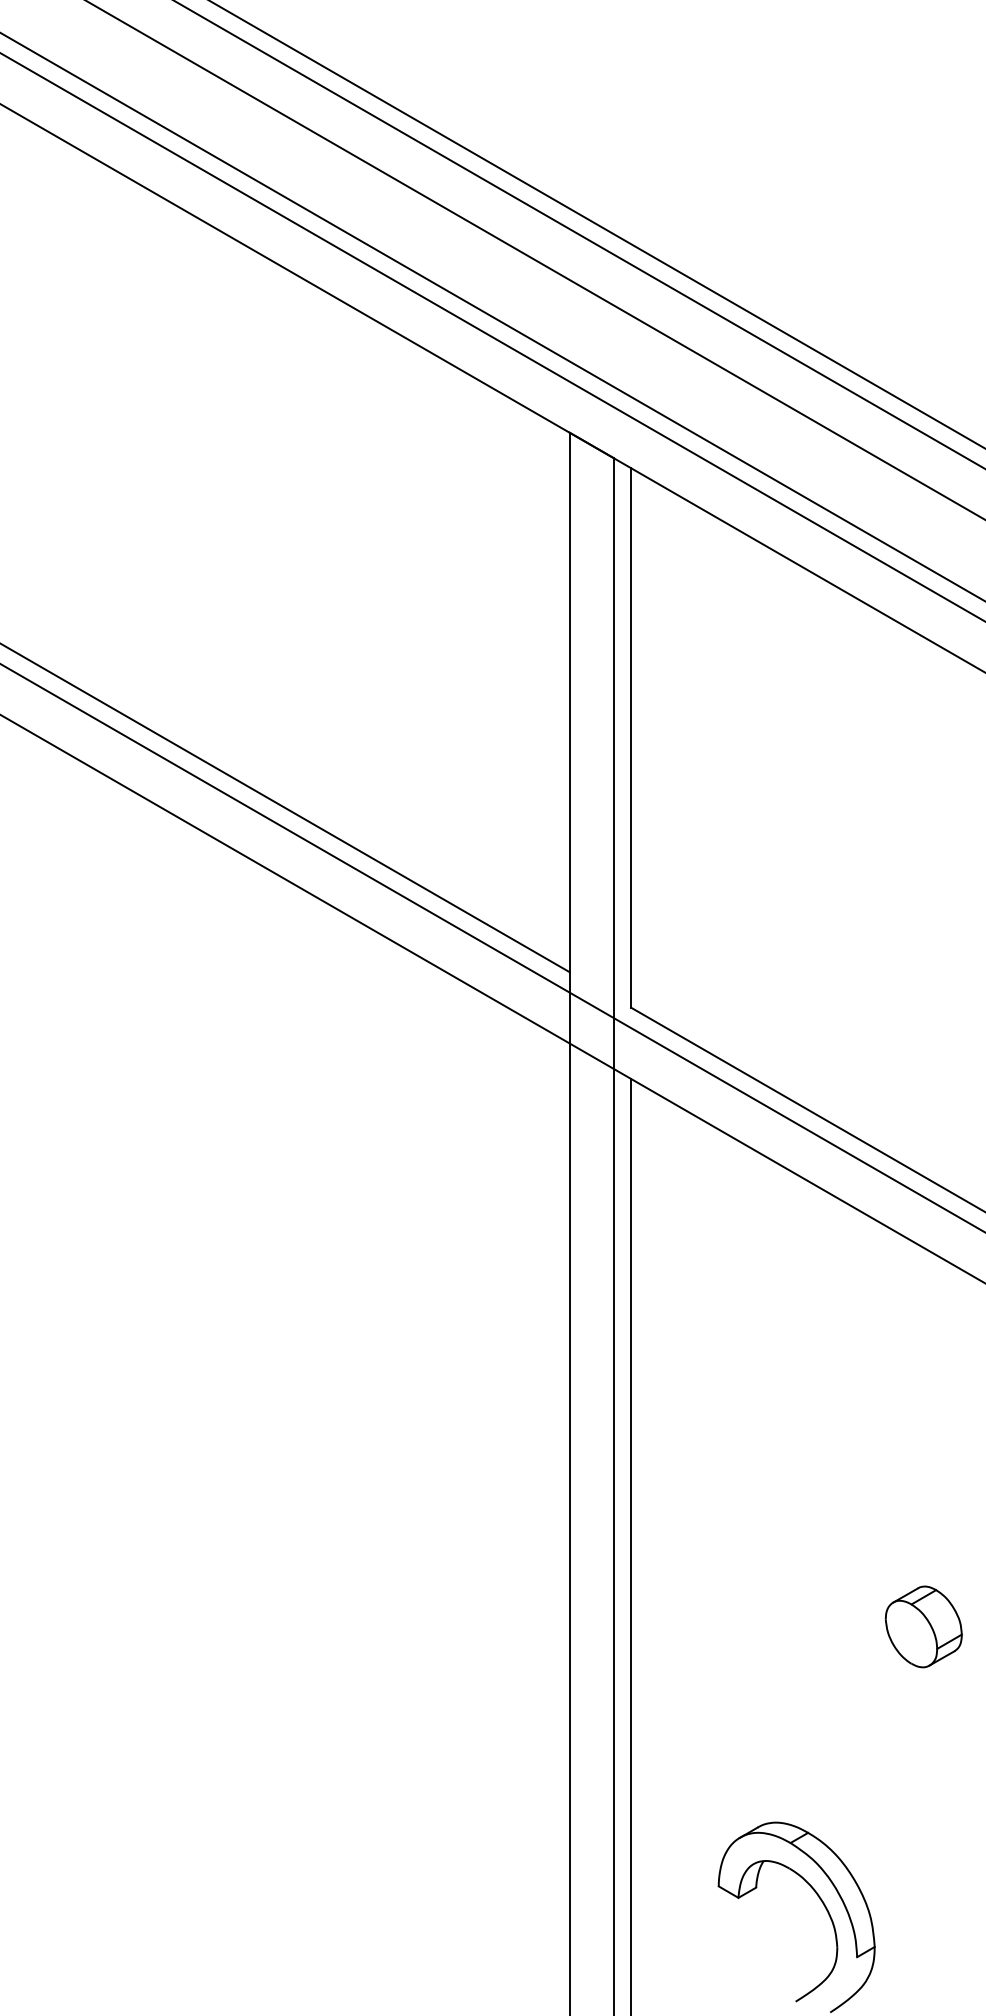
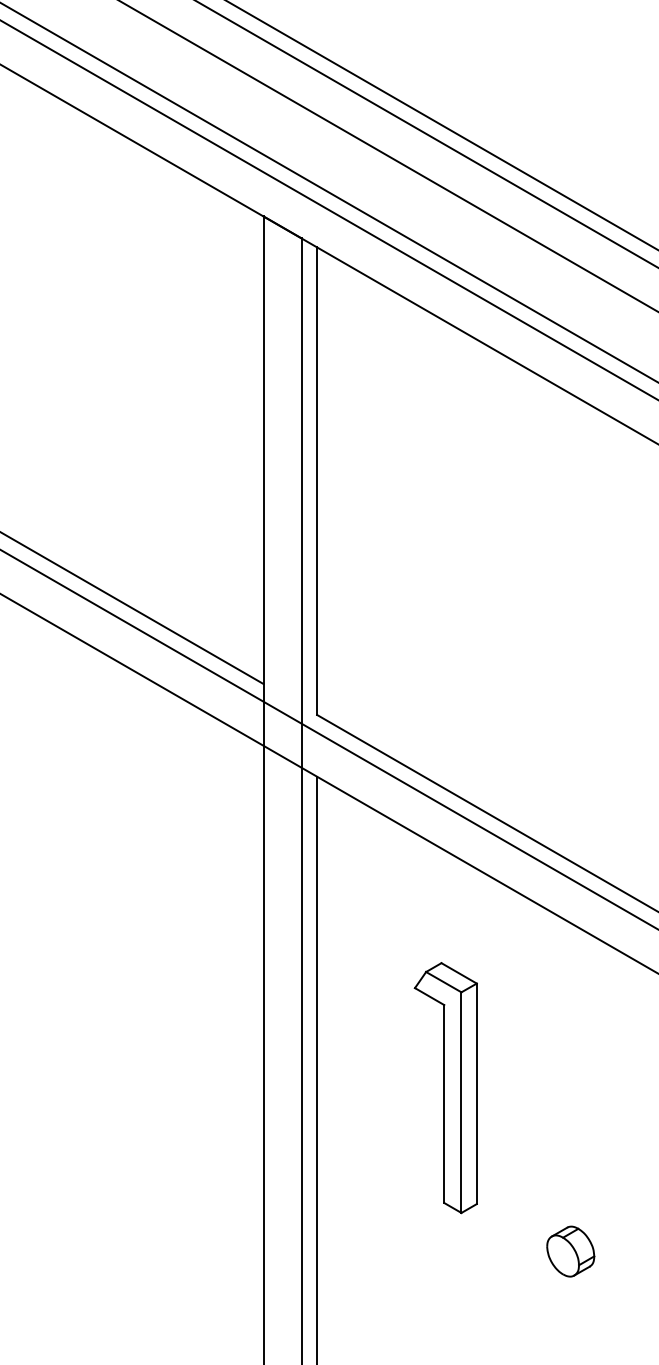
part: (779, 1438) -> (445, 1088), added
part: (923, 1626) -> (570, 1251), size x0.71

